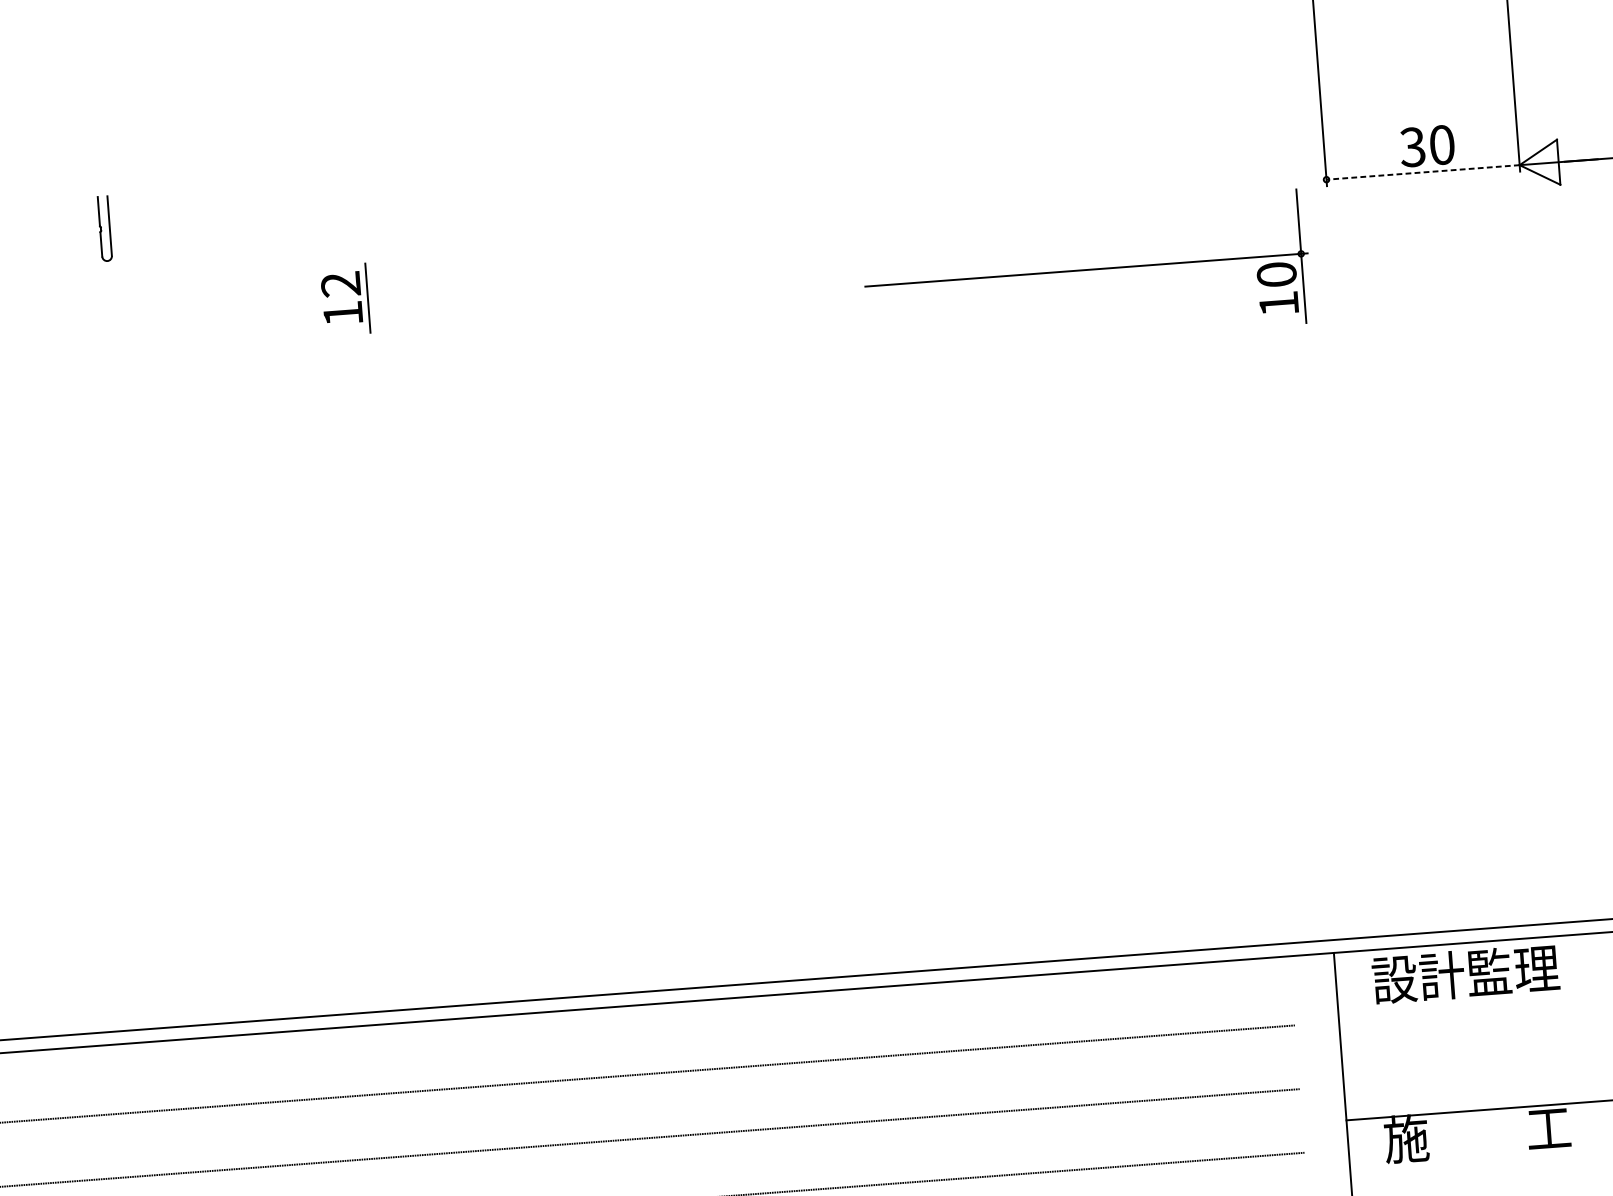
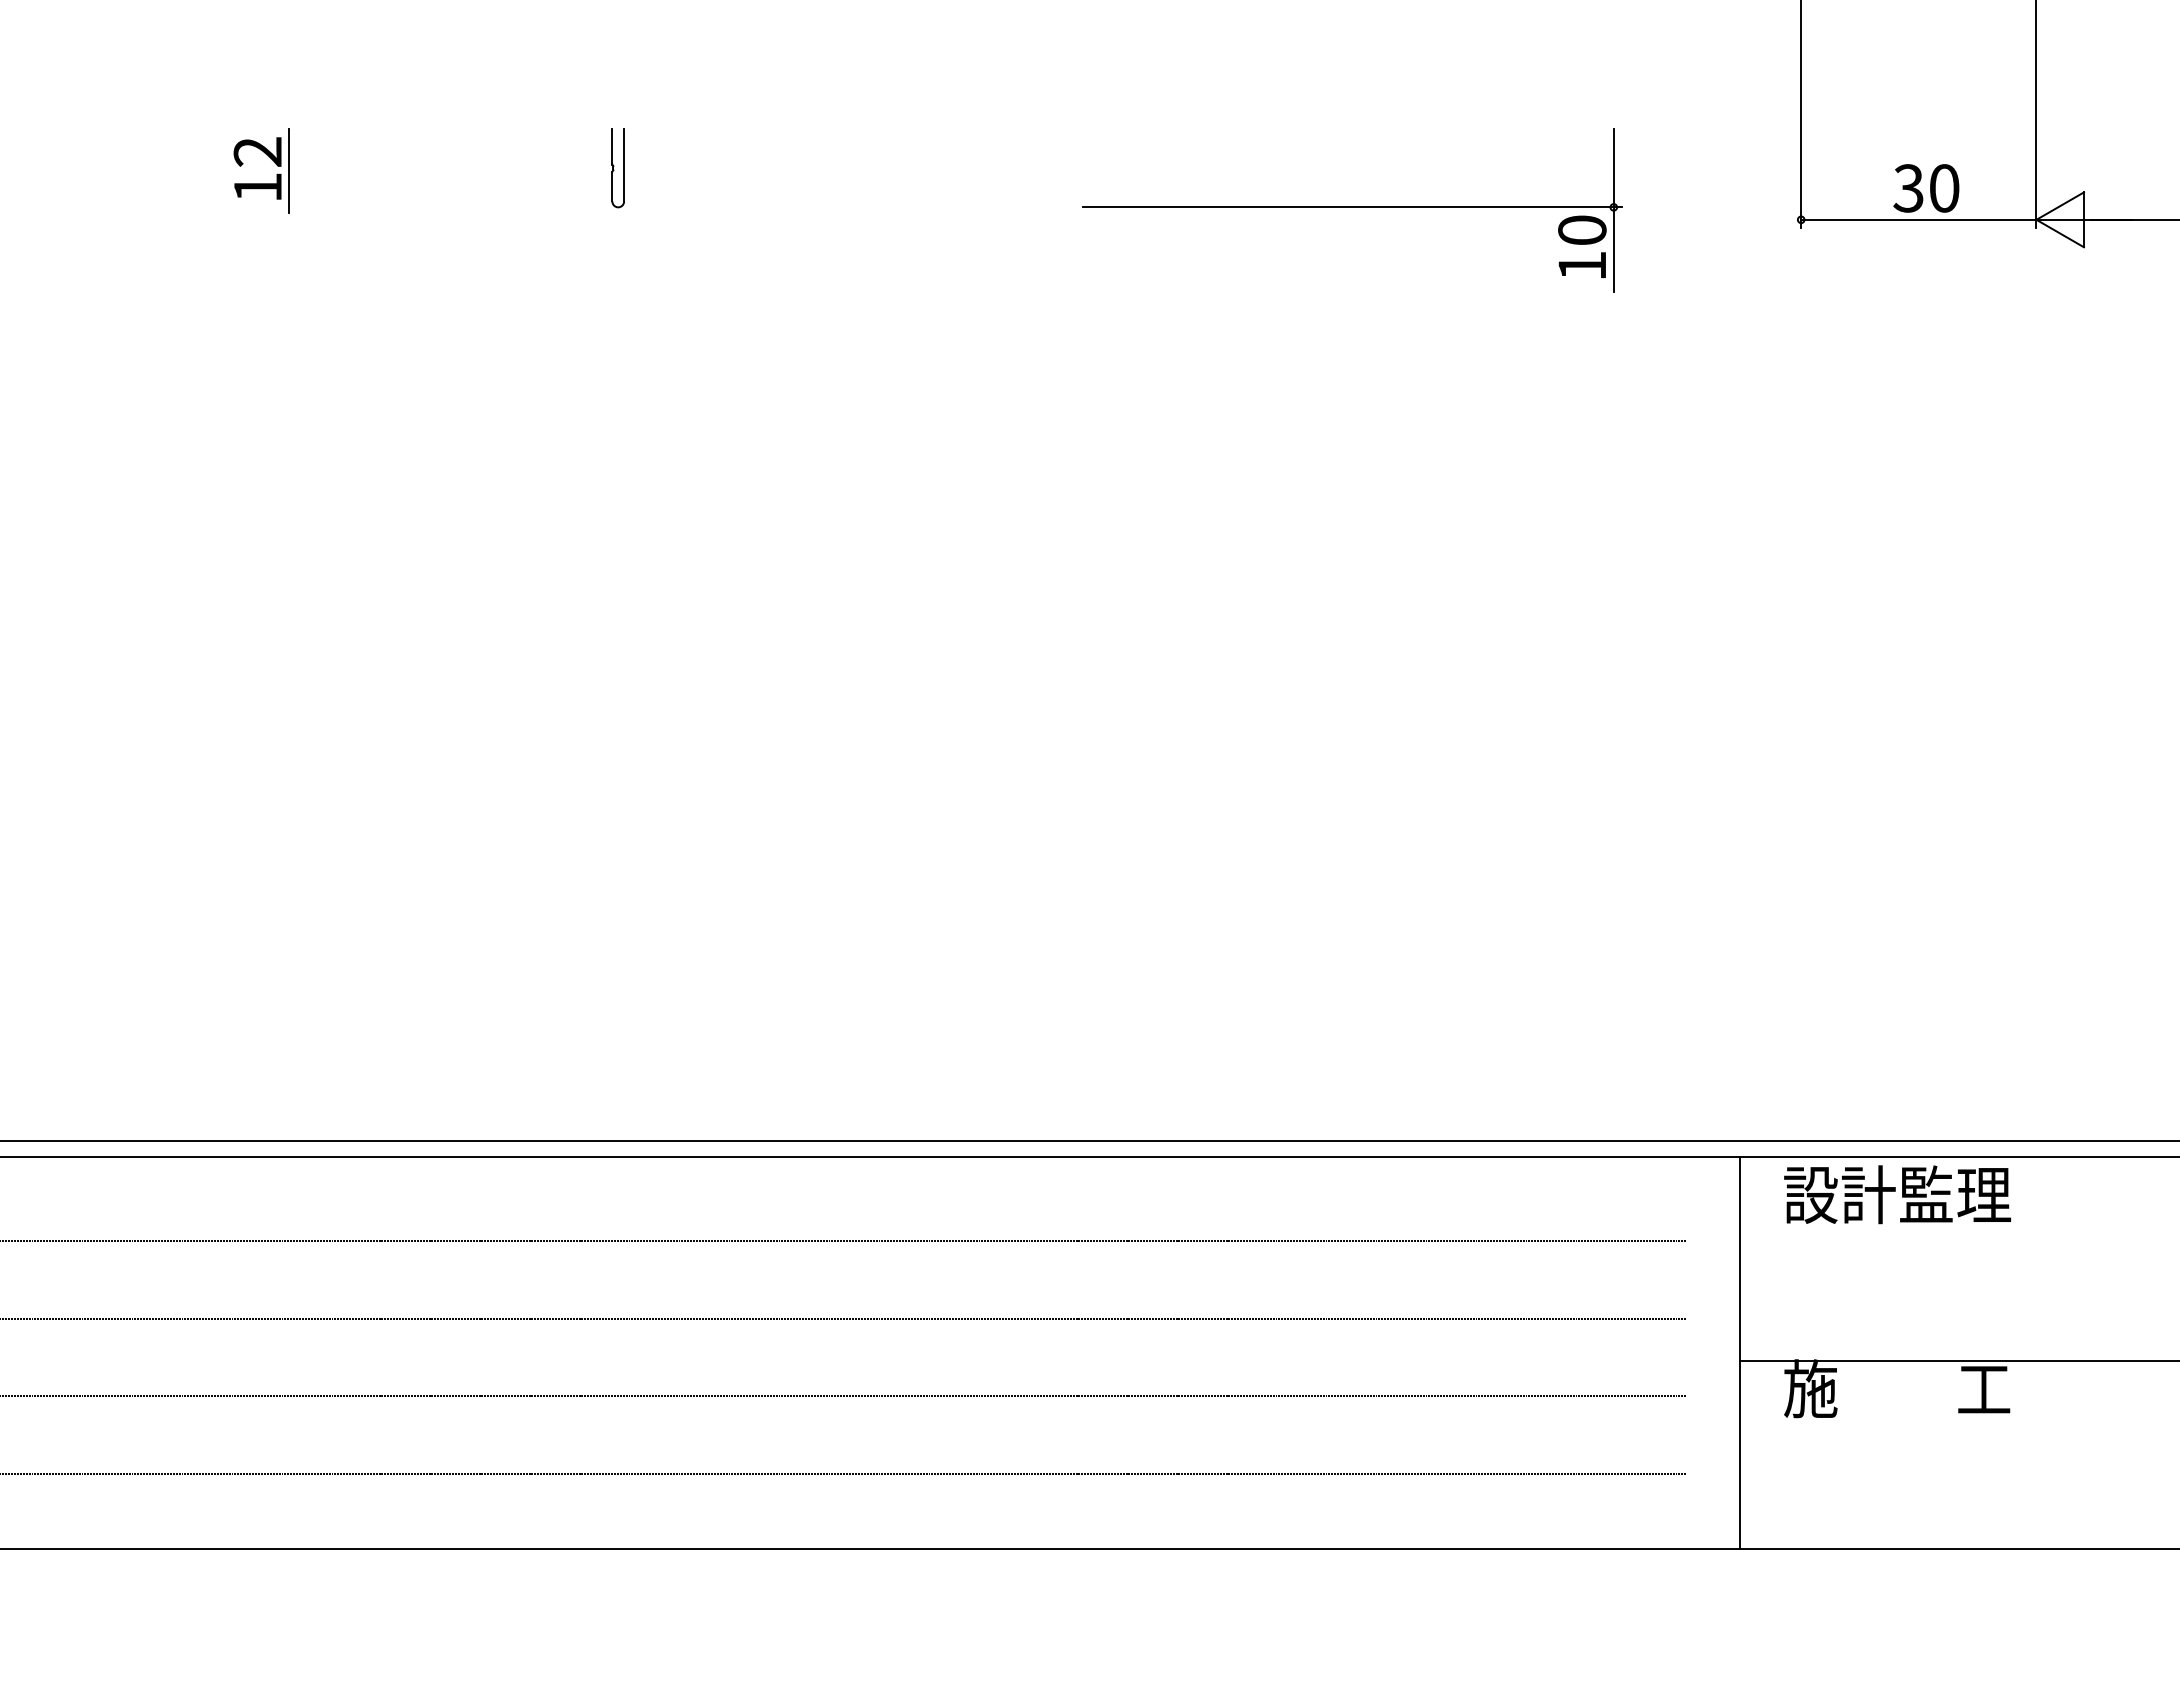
line: (1422, 172) -> (1918, 219), dashed -> solid
part: (104, 229) -> (617, 168), moved
part: (1086, 272) -> (1352, 210), moved
part: (345, 310) -> (261, 183), moved

